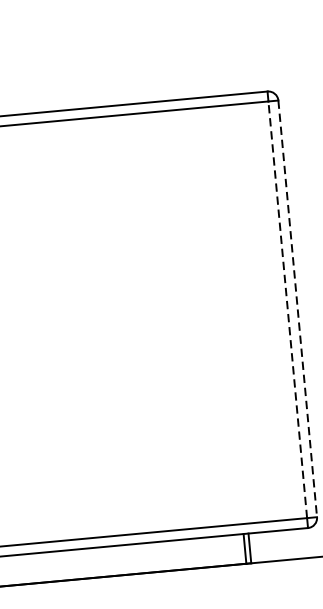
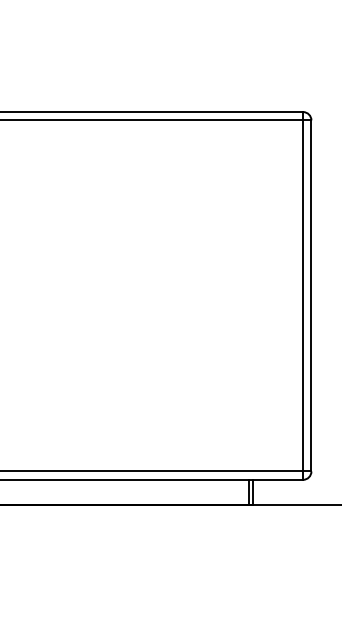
line: (297, 308) -> (311, 295), dashed -> solid
line: (288, 309) -> (303, 295), dashed -> solid

